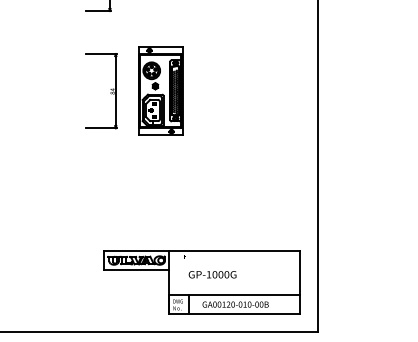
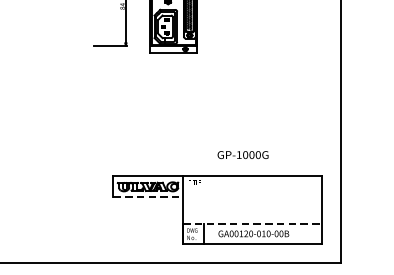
line: (136, 270) -> (148, 197), solid -> dashed
text: (212, 274) -> (242, 154), moved
line: (235, 294) -> (253, 223), solid -> dashed

